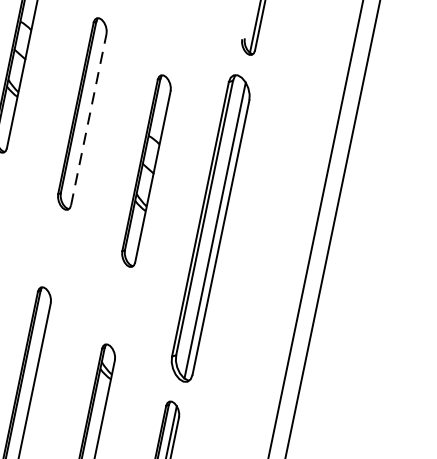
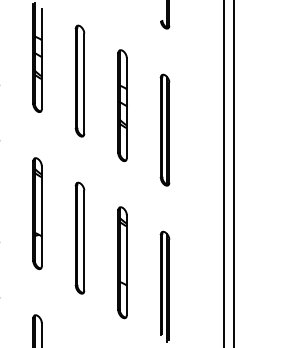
line: (89, 119) -> (84, 83), dashed -> solid
part: (209, 226) -> (164, 129), size x0.62

